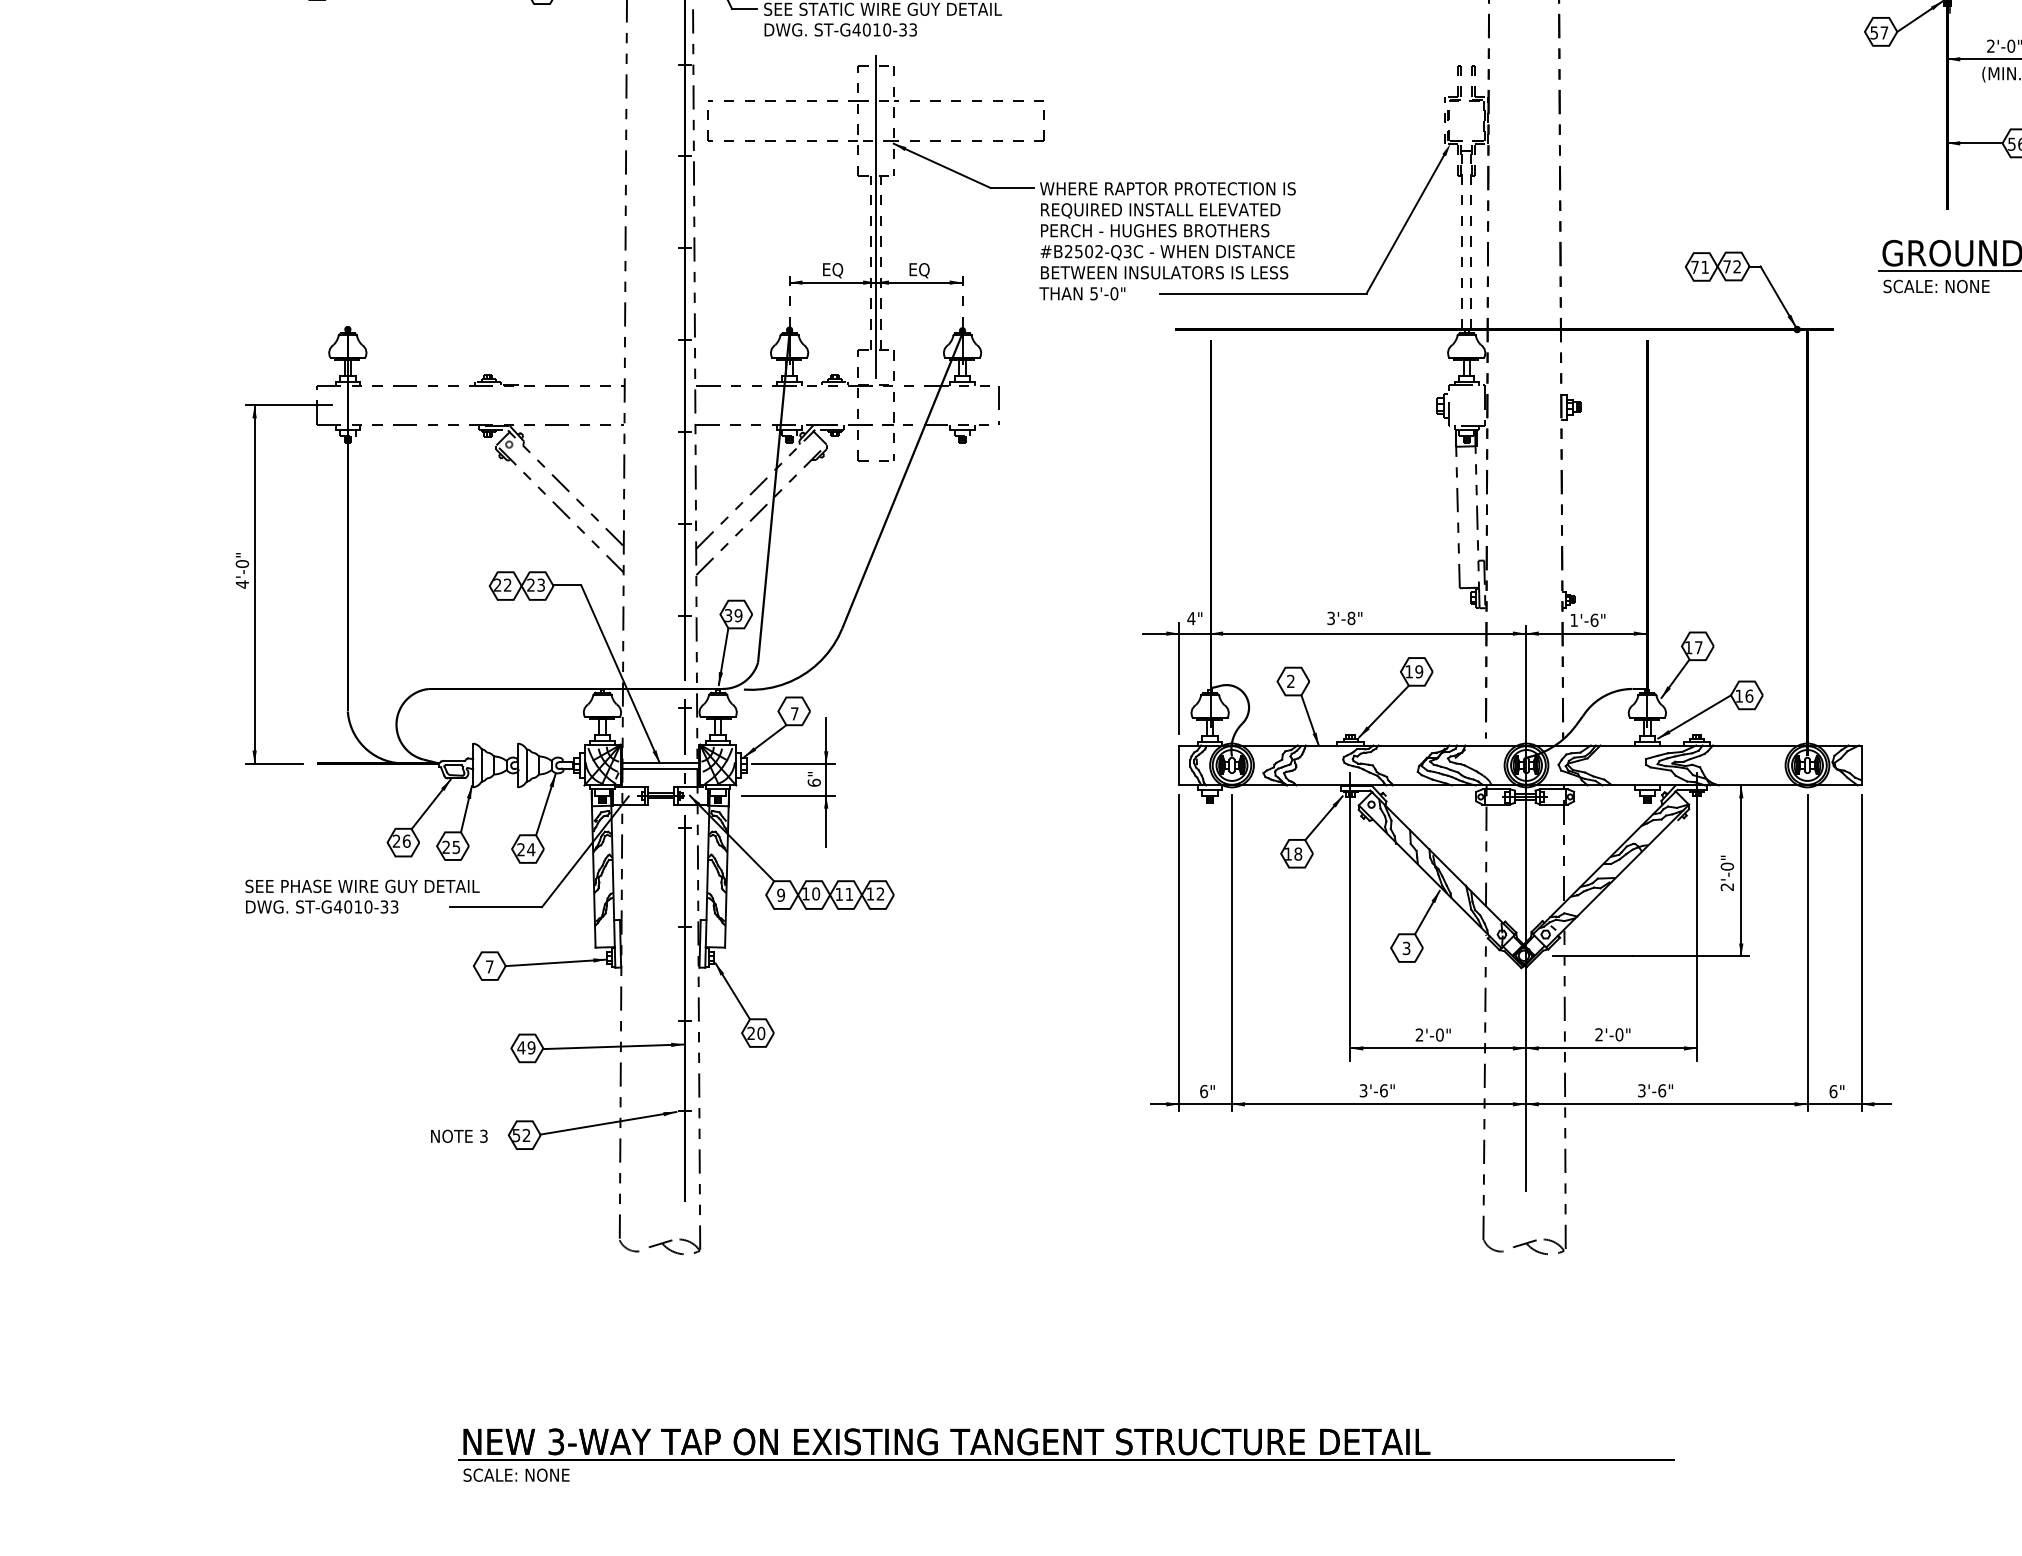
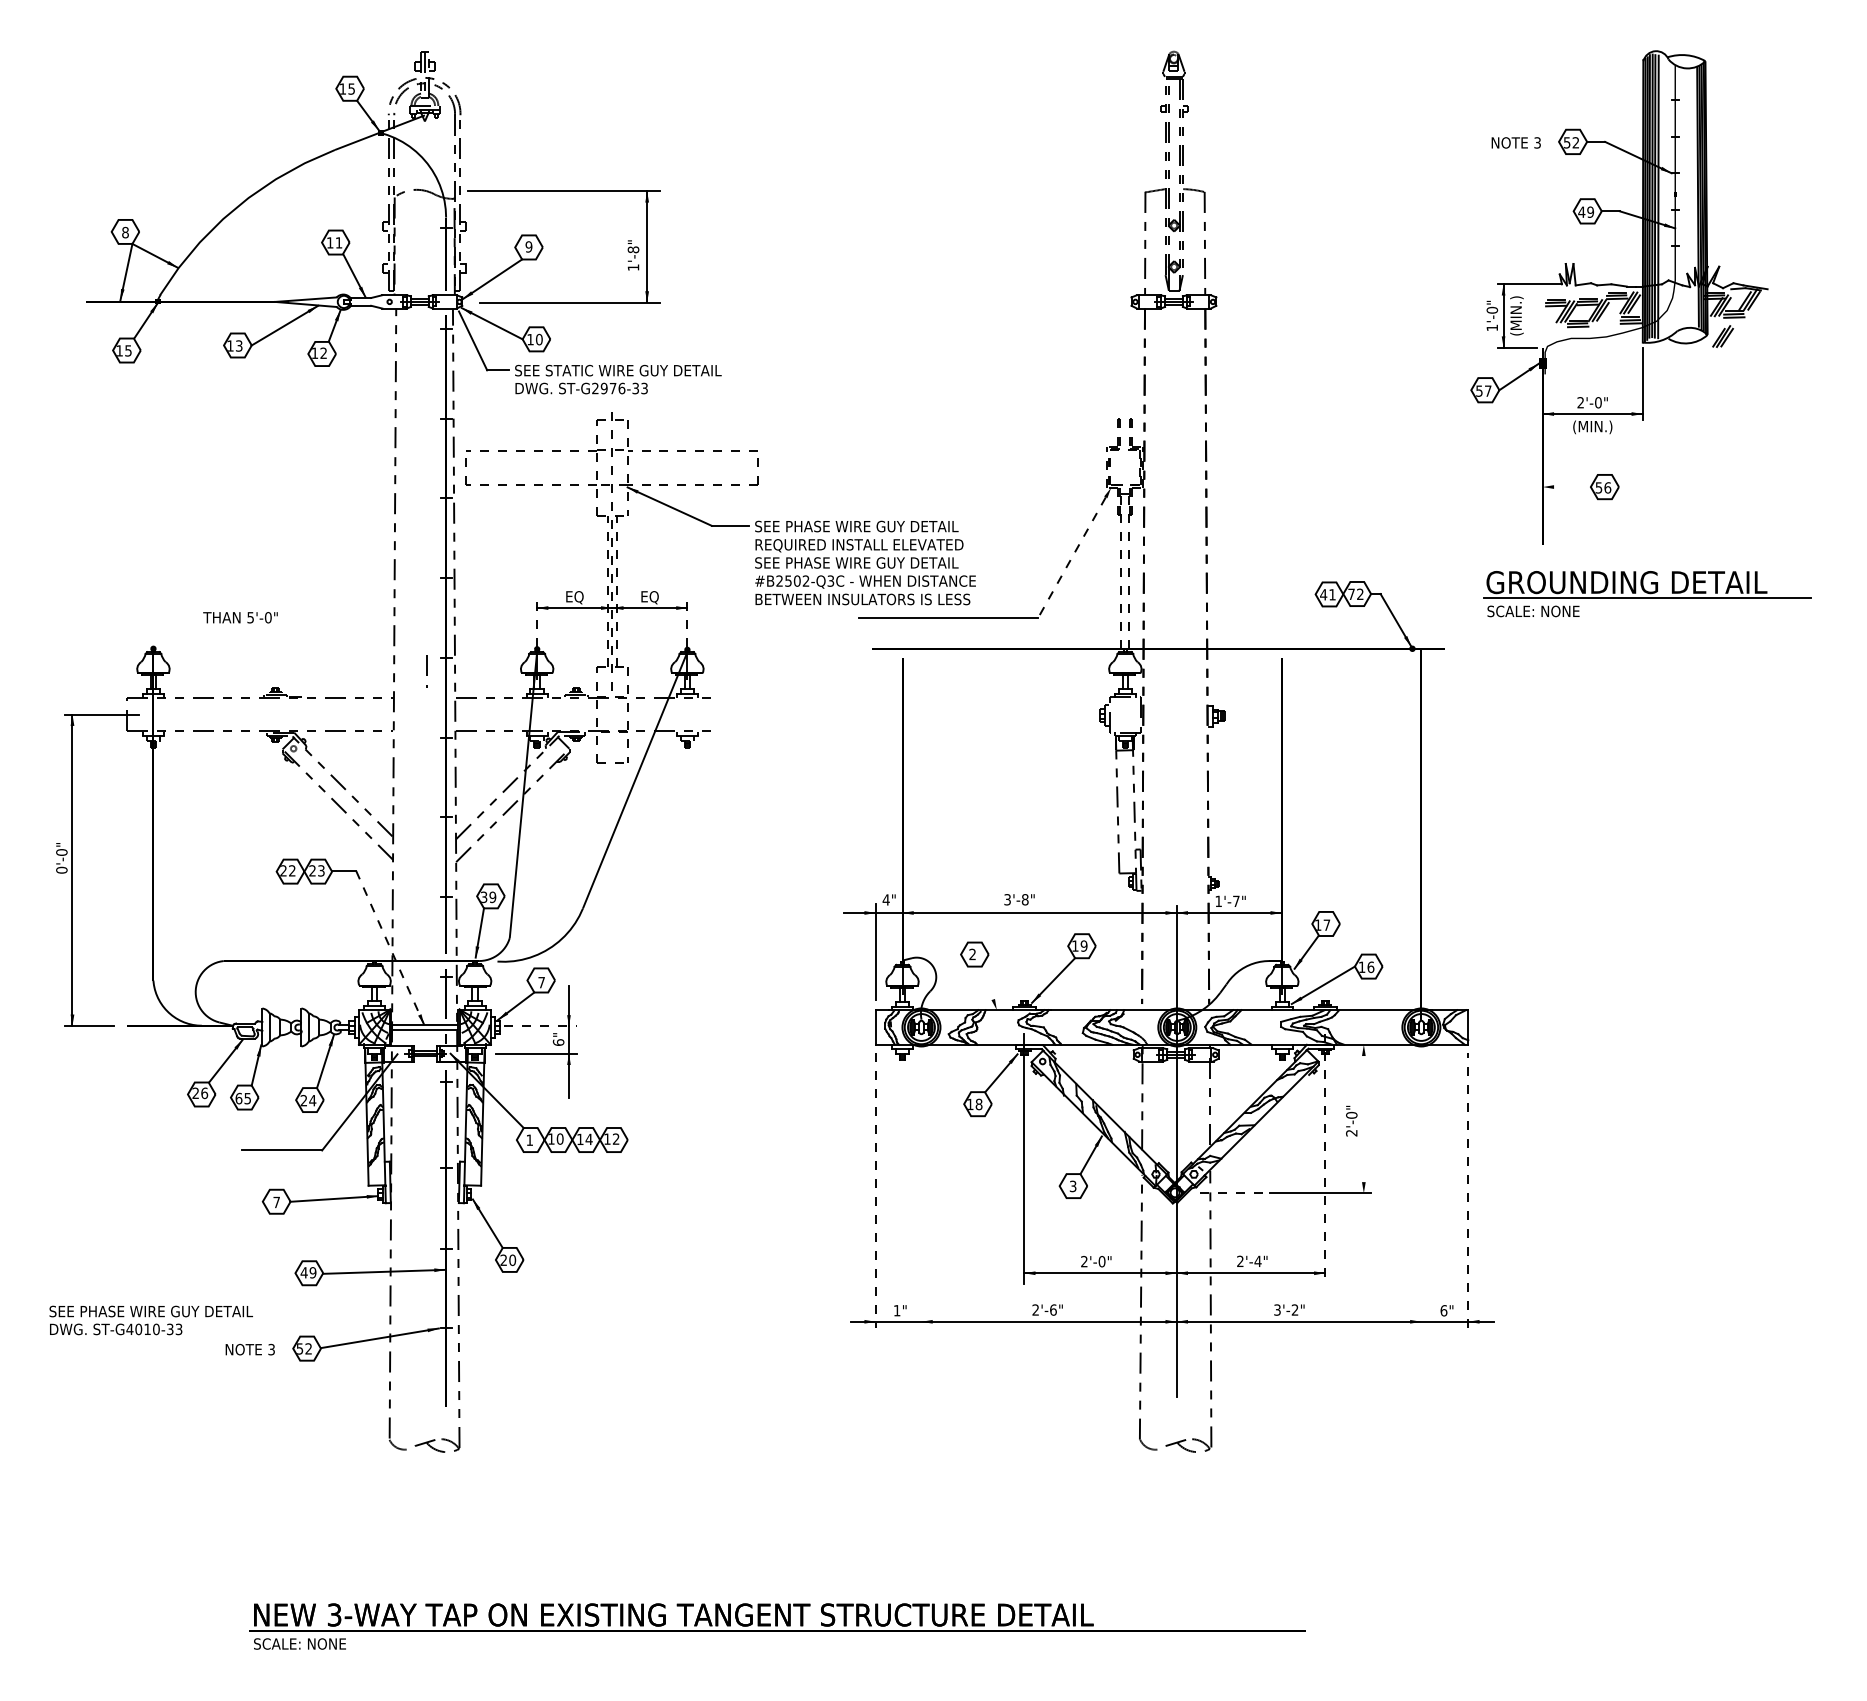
text: (871, 29) -> (608, 388), ST-G4010-33 -> ST-G2976-33
line: (1974, 143) -> (1566, 487), removed
text: (1167, 188) -> (865, 526), WHERE RAPTOR PROTECTION IS -> SEE PHASE WIRE GUY DETAIL
line: (876, 217) -> (612, 551), solid -> dashed
line: (1405, 224) -> (1072, 557), solid -> dashed
text: (1157, 230) -> (856, 562), PERCH - HUGHES BROTHERS -> SEE PHASE WIRE GUY DETAIL
text: (1694, 267) -> (1323, 594), 71 -> 41
text: (1082, 293) -> (240, 617), moved
line: (998, 405) -> (426, 671), moved
text: (241, 583) -> (61, 869), 4'-0" -> 0'-0"
text: (1594, 620) -> (1236, 901), 1'-6" -> 1'-7"
line: (620, 674) -> (390, 948), solid -> dashed
line: (1309, 720) -> (988, 988), removed
line: (794, 764) -> (541, 1026), solid -> dashed
text: (445, 847) -> (238, 1098), 25 -> 65
line: (1740, 870) -> (1363, 1118), removed
text: (848, 893) -> (588, 1138), 11 -> 14
text: (780, 894) -> (529, 1139), 9 -> 1
text: (361, 896) -> (150, 1320), moved
line: (1697, 917) -> (1325, 1159), solid -> dashed
line: (1232, 953) -> (921, 1190), removed
line: (1807, 953) -> (1421, 1190), removed
line: (1861, 953) -> (1468, 1190), solid -> dashed
line: (1179, 954) -> (875, 1191), solid -> dashed
line: (1593, 956) -> (1235, 1193), solid -> dashed
text: (1618, 1034) -> (1257, 1261), 2'-0" -> 2'-4"
text: (1661, 1090) -> (1294, 1309), 3'-6" -> 3'-2"
text: (1203, 1091) -> (896, 1310), 6" -> 1"
text: (1363, 1091) -> (1035, 1310), 3'-6" -> 2'-6"

